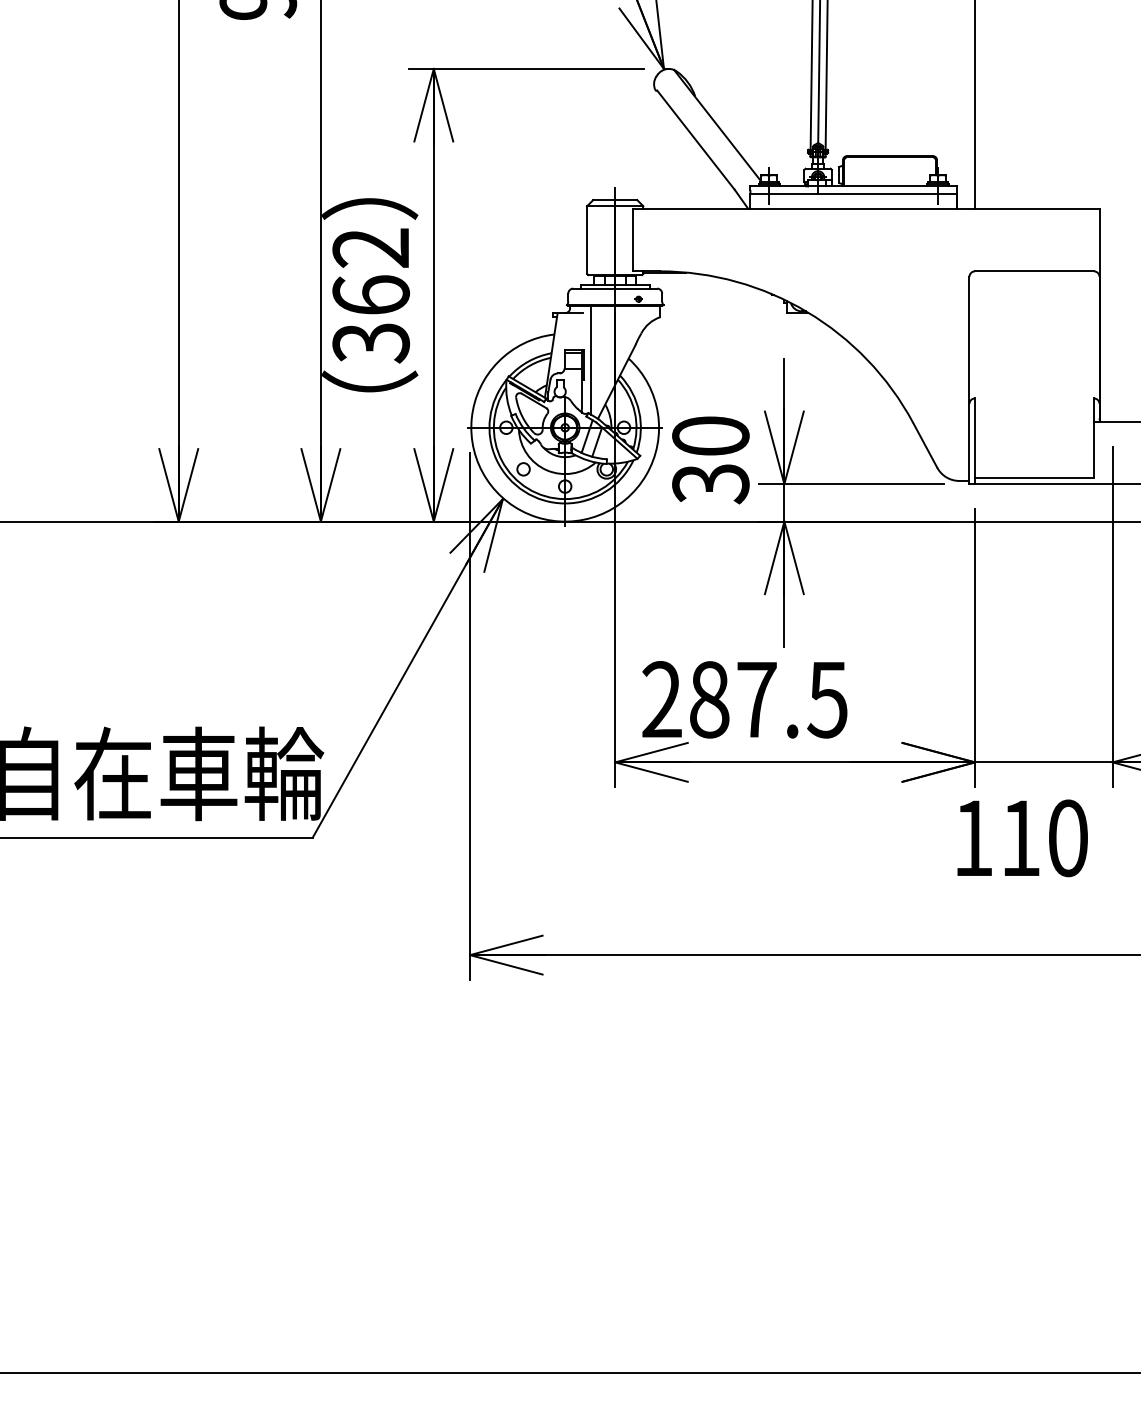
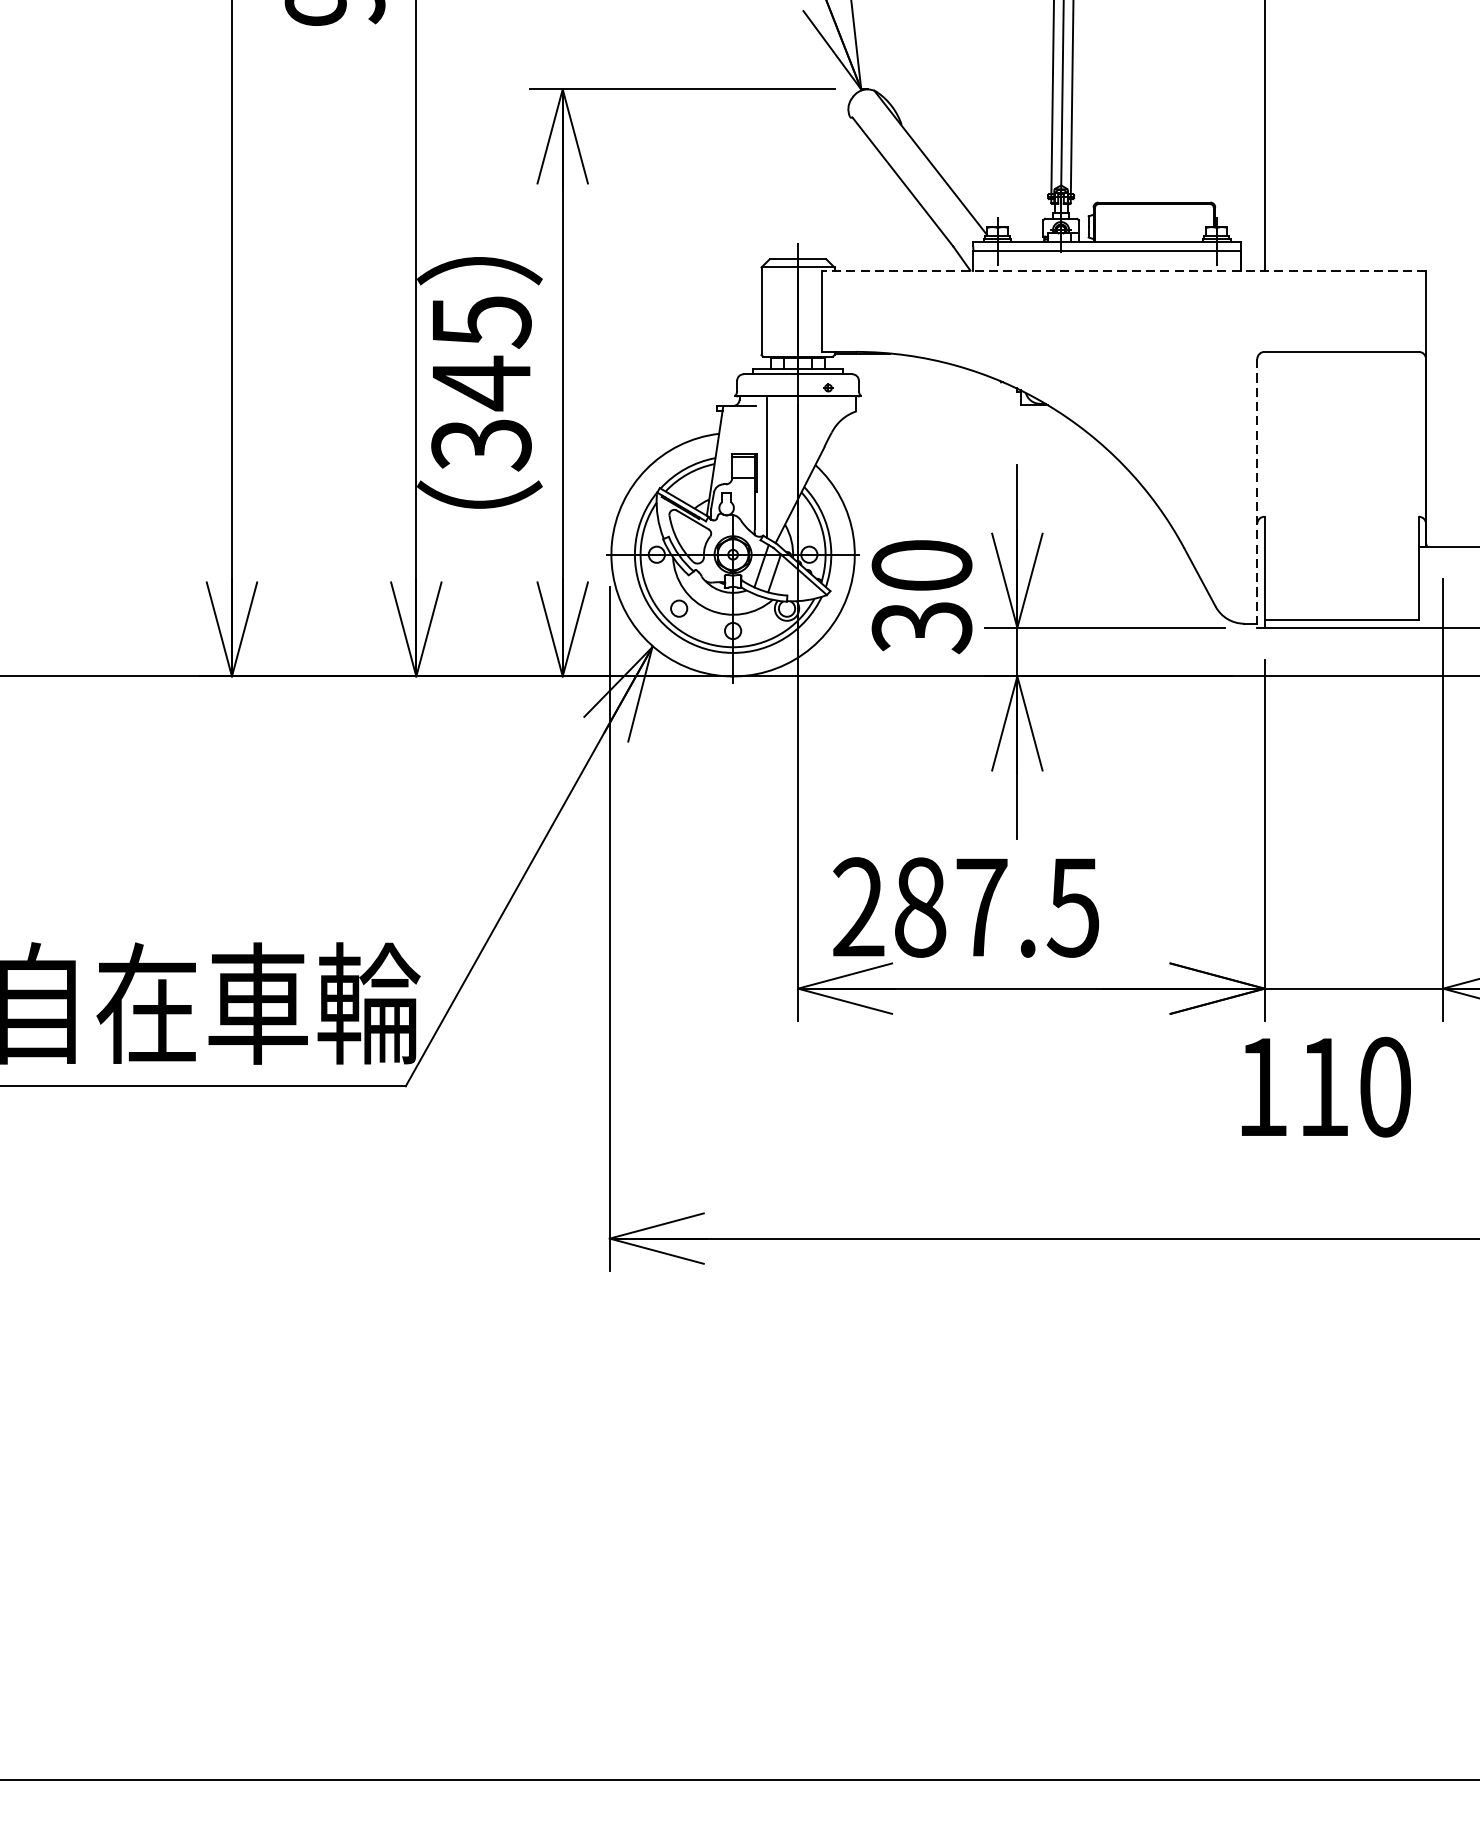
line: (865, 208) -> (1122, 270), solid -> dashed
text: (371, 272) -> (481, 353), 362 -> 345
line: (969, 380) -> (1257, 493), solid -> dashed

